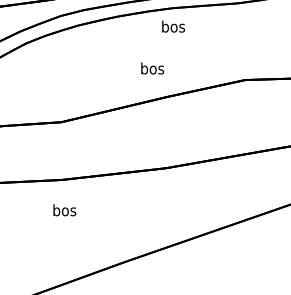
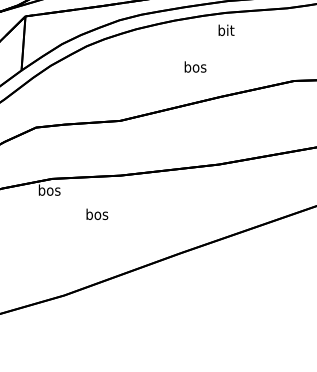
text: (173, 26) -> (226, 30), bos -> bit
text: (152, 67) -> (195, 66), moved
text: (64, 209) -> (97, 213), moved

